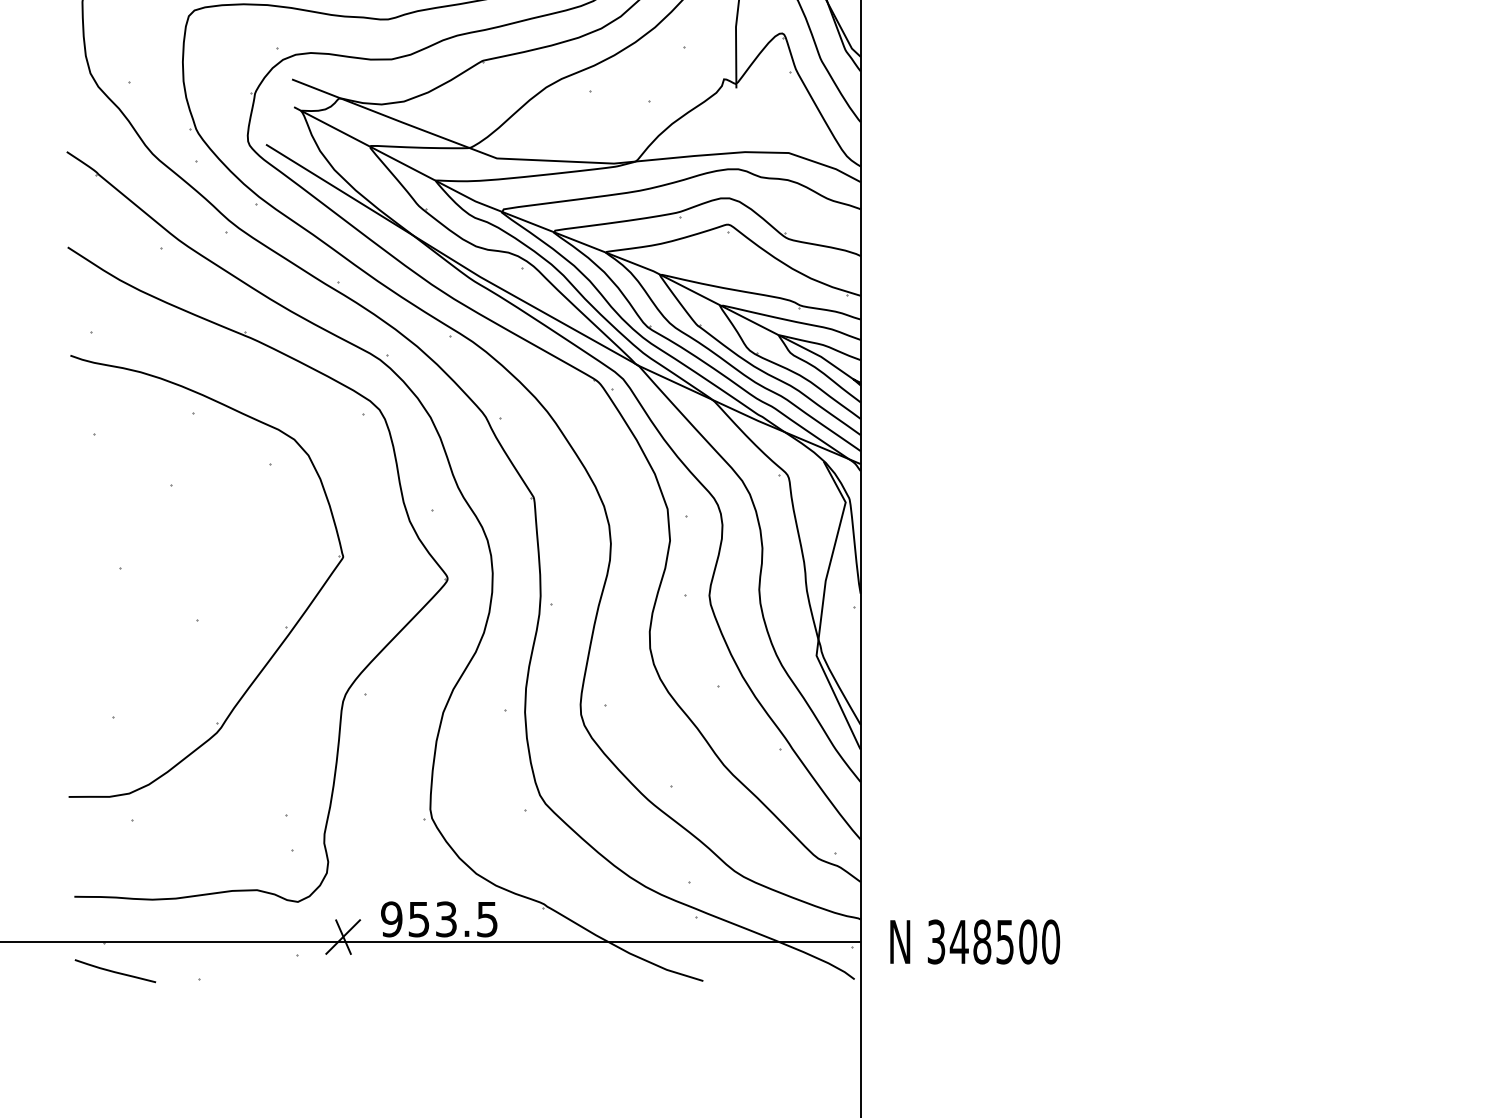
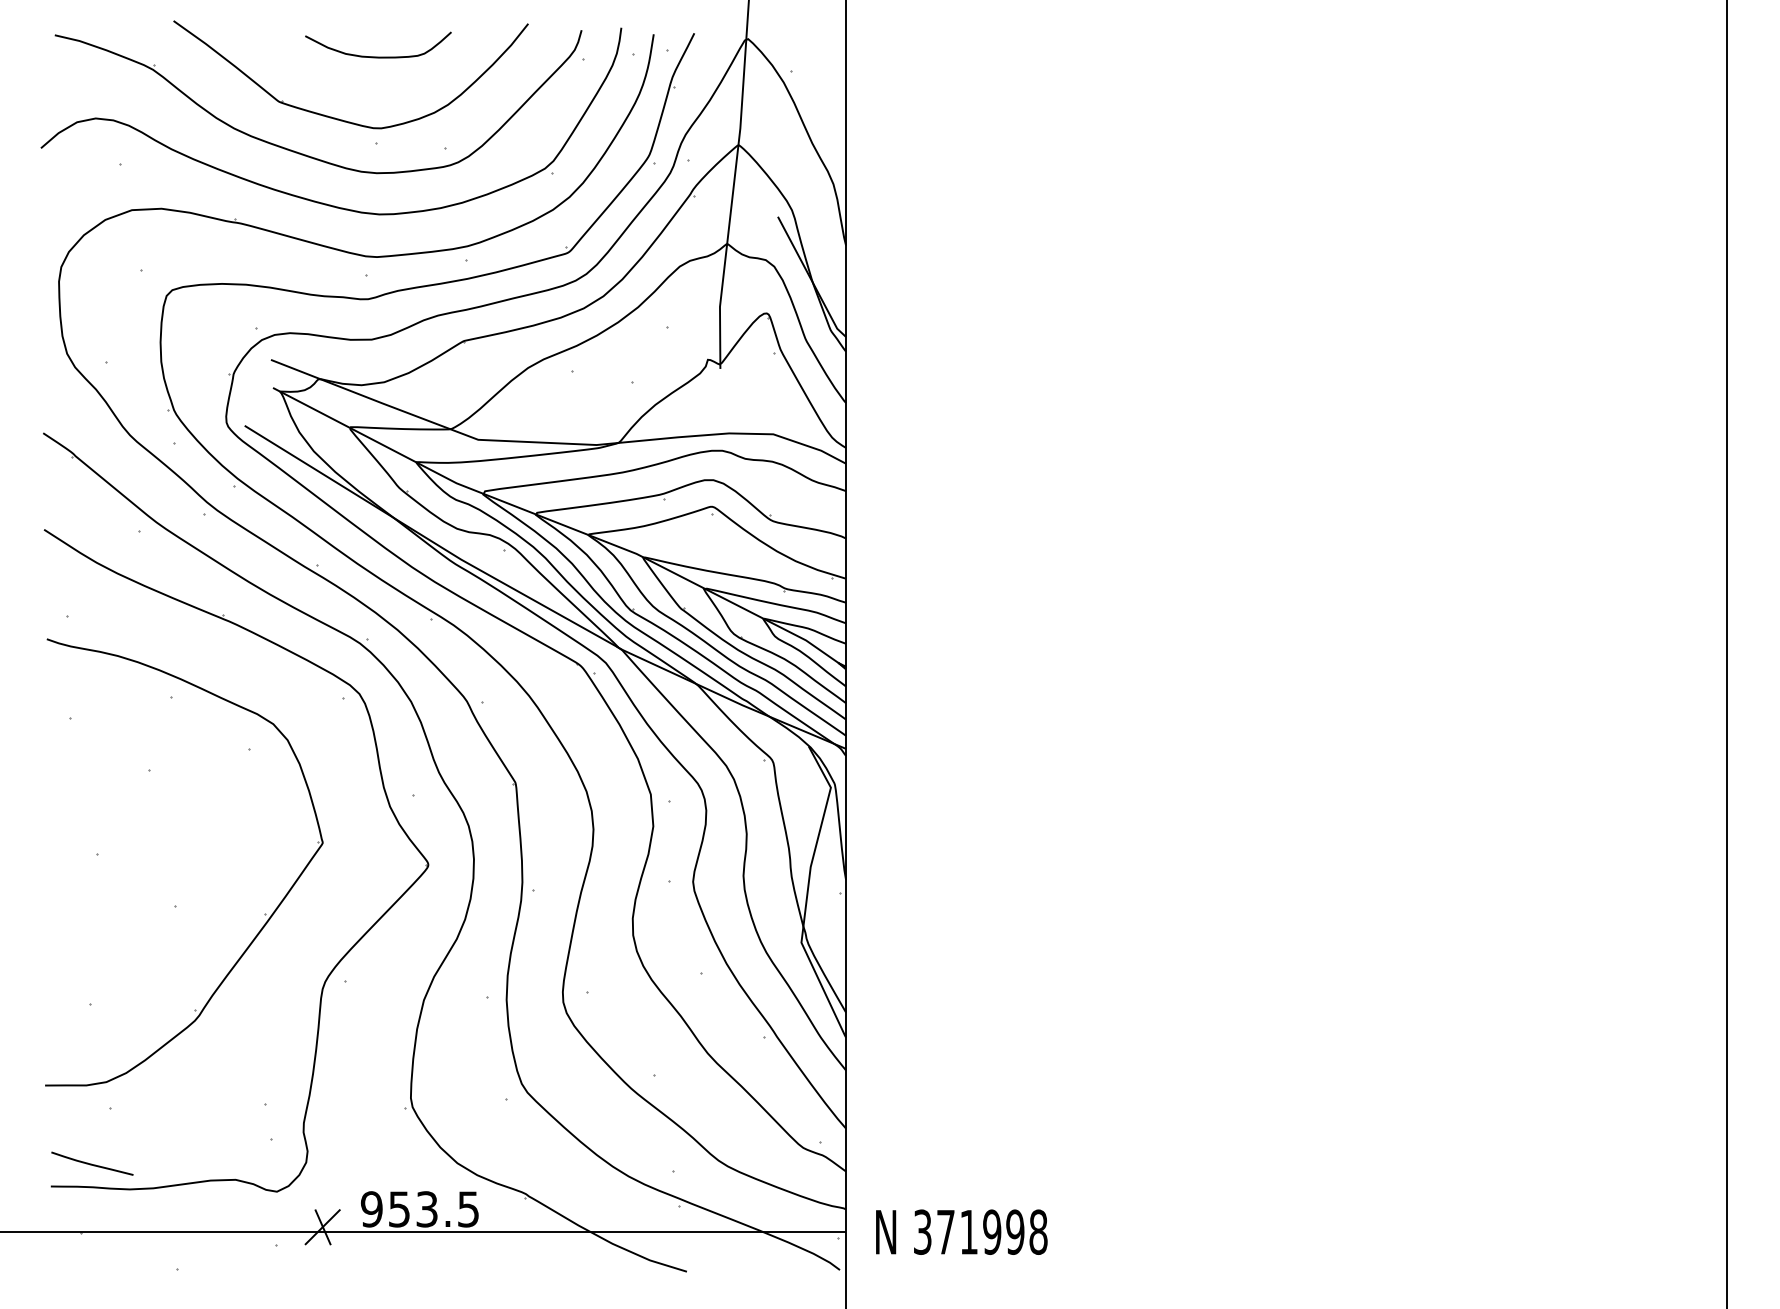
text: (1004, 941) -> (991, 1231), 348500 -> 371998
curve: (114, 970) -> (91, 1163), moved

